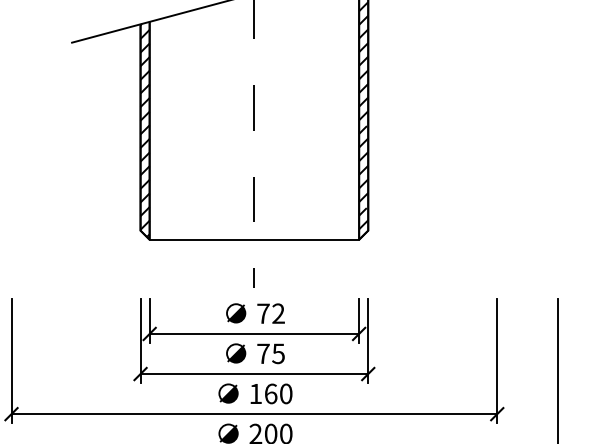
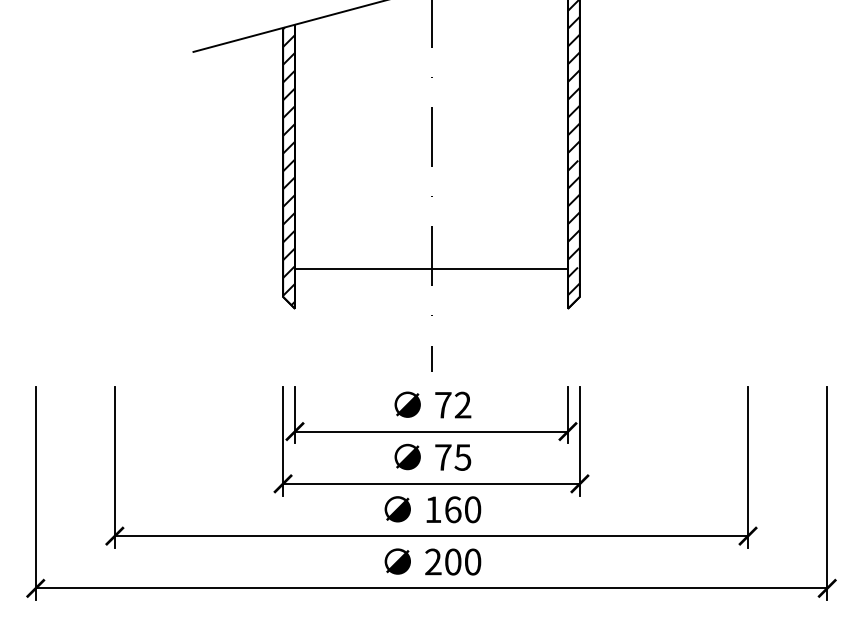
line: (254, 239) -> (431, 268), moved

